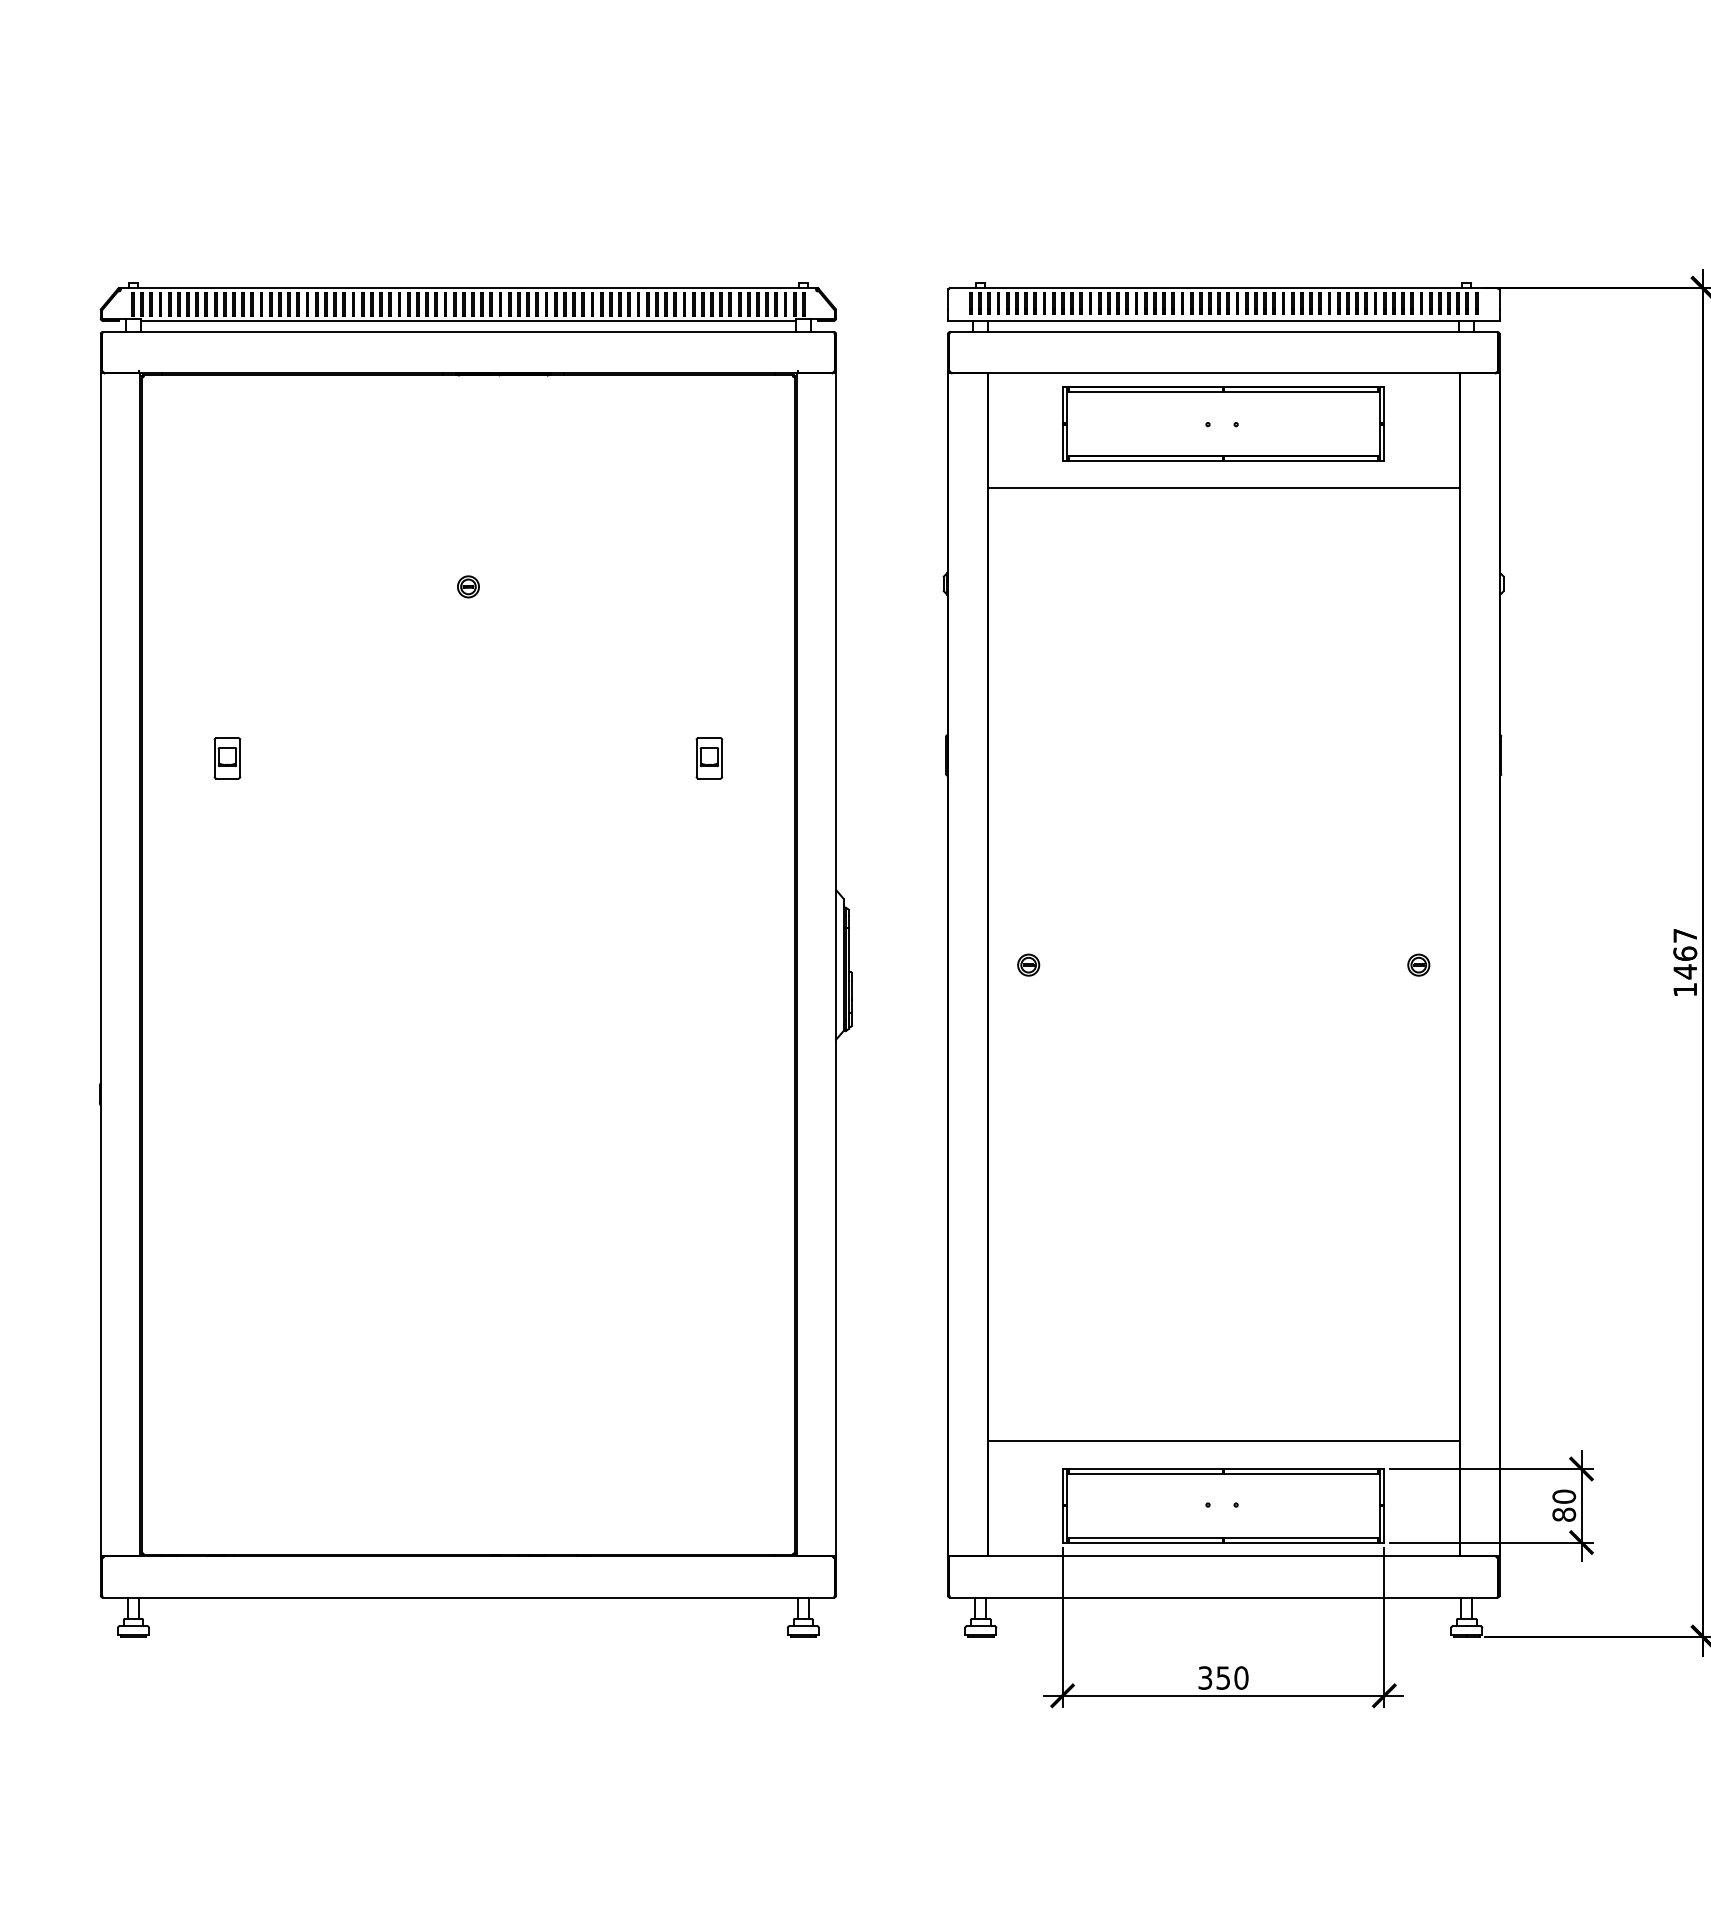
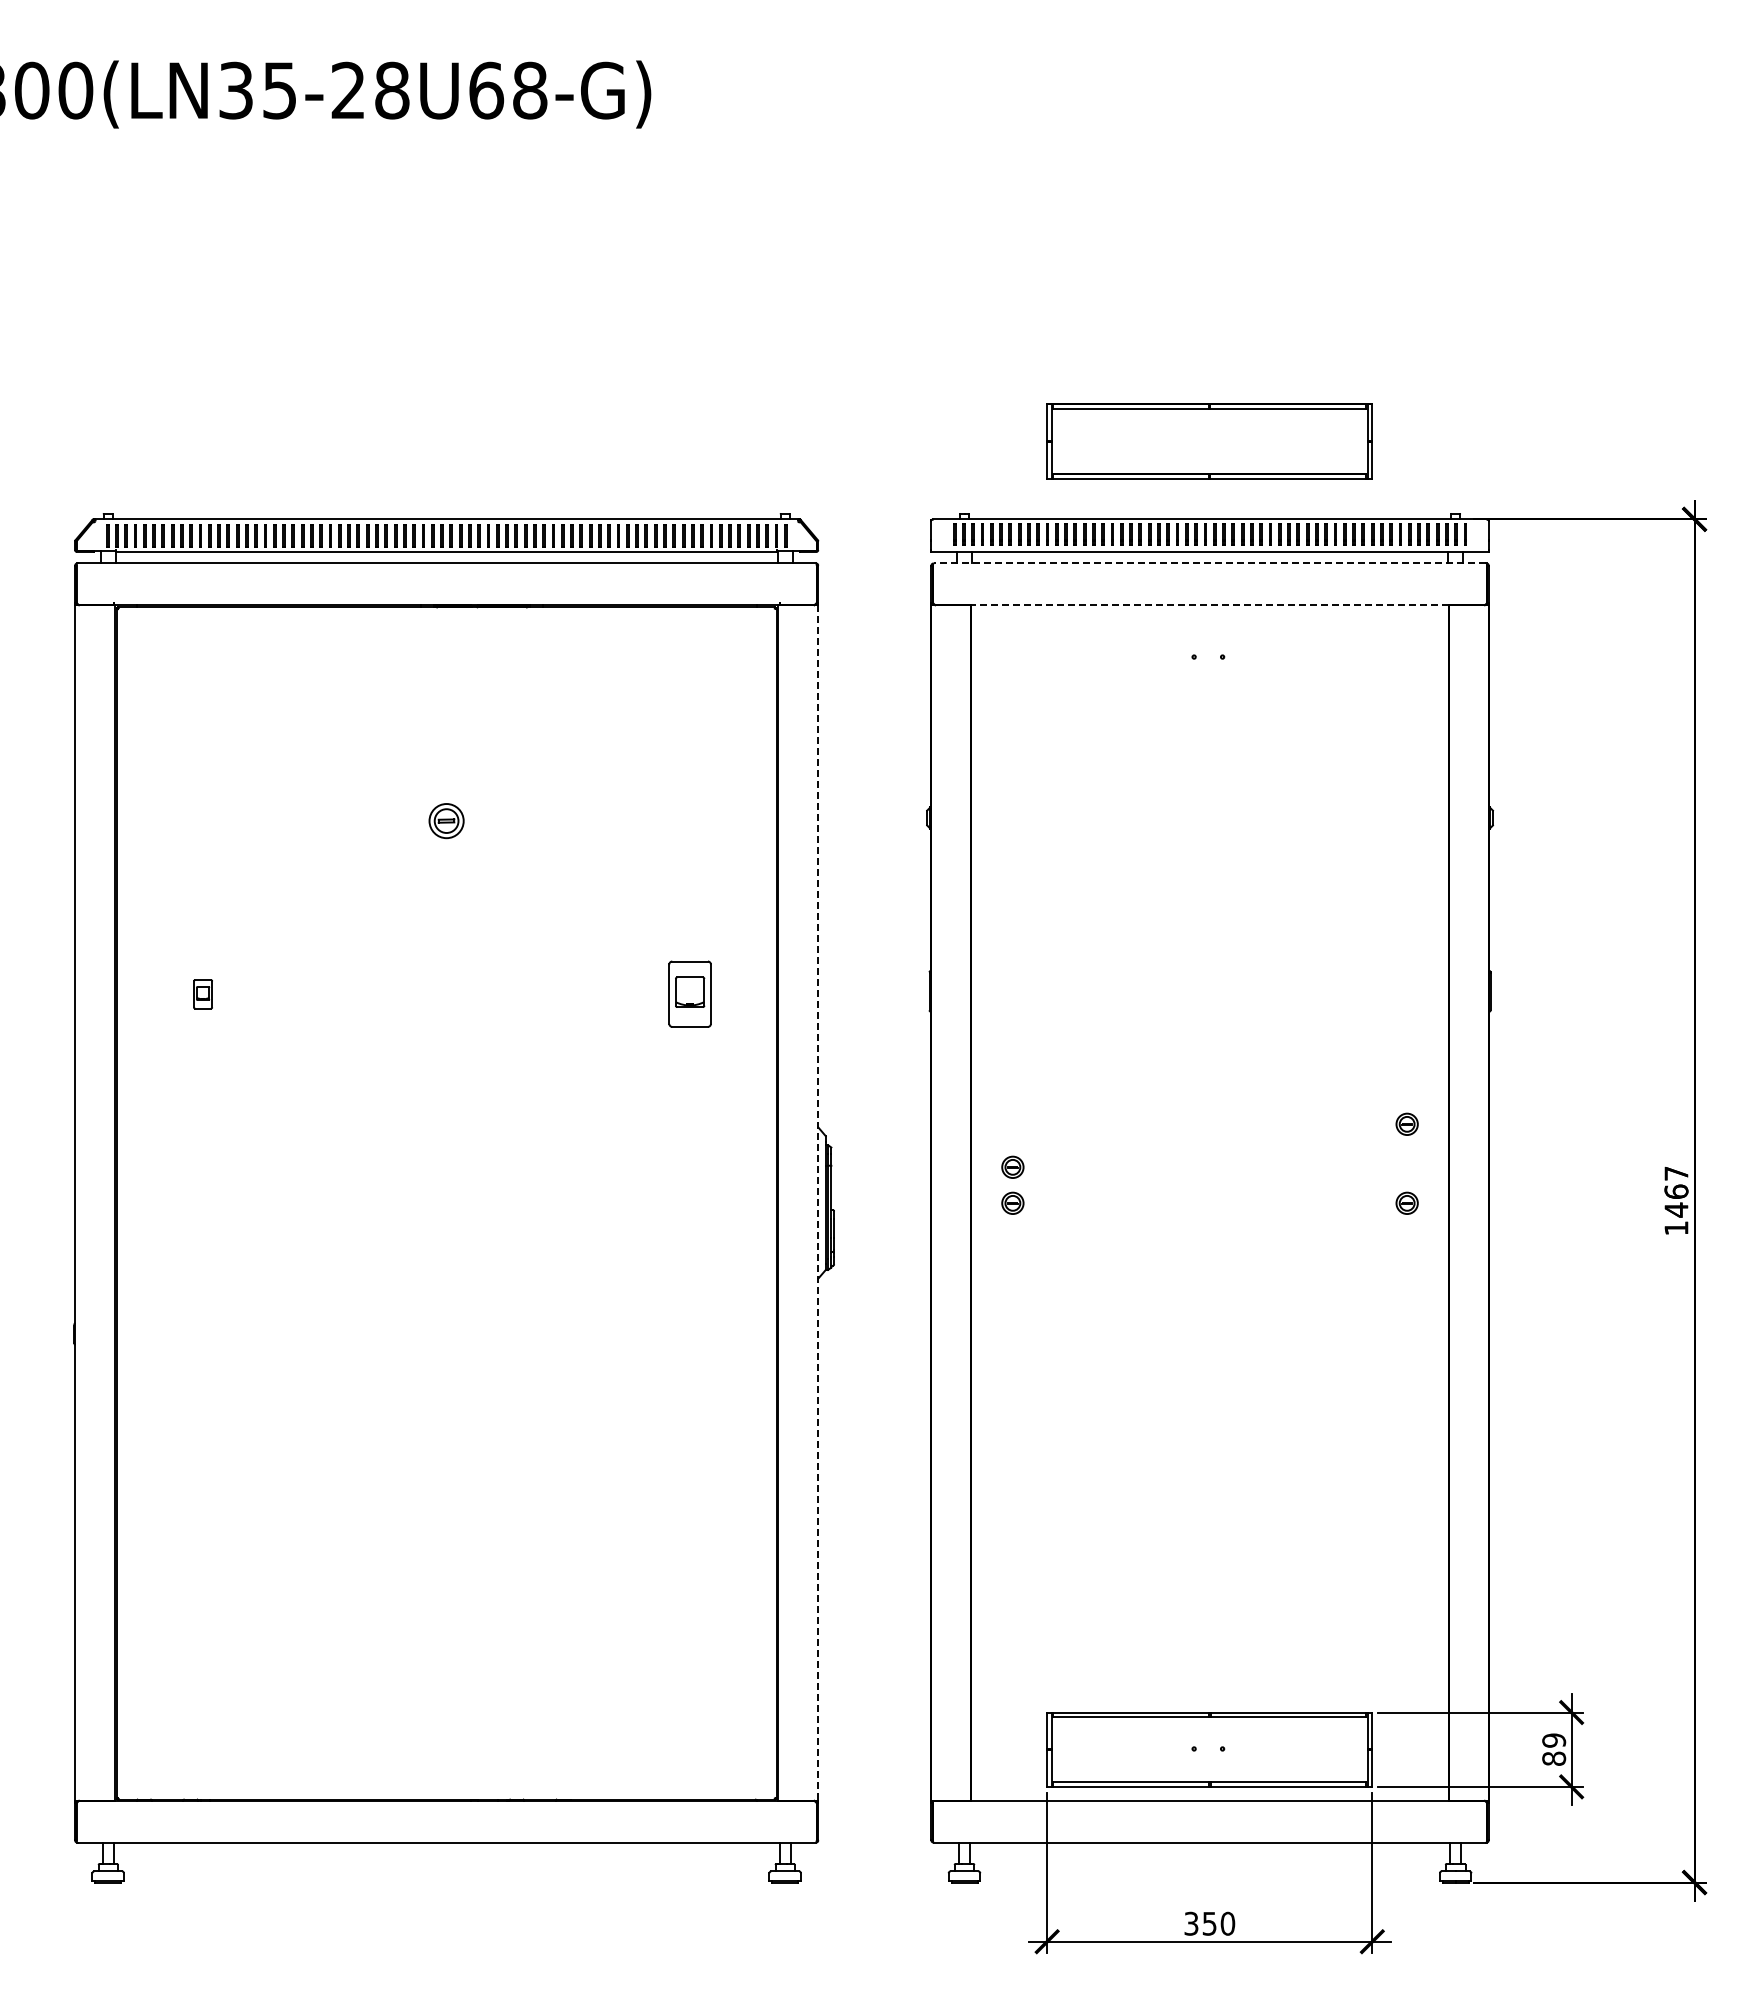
line: (1223, 332) -> (1209, 563), solid -> dashed
line: (1224, 373) -> (1210, 605), solid -> dashed
part: (1223, 424) -> (1209, 441), moved
line: (1223, 488) -> (1209, 721), removed
part: (468, 586) -> (446, 820), size x1.6
part: (226, 758) -> (202, 994), size x0.7
part: (709, 758) -> (690, 994), size x1.6
part: (1418, 886) -> (1406, 1123), added
part: (1028, 928) -> (1012, 1166), added
line: (836, 965) -> (818, 1203), solid -> dashed
line: (1223, 1441) -> (1209, 1684), removed
text: (1564, 1496) -> (1554, 1740), 80 -> 89

